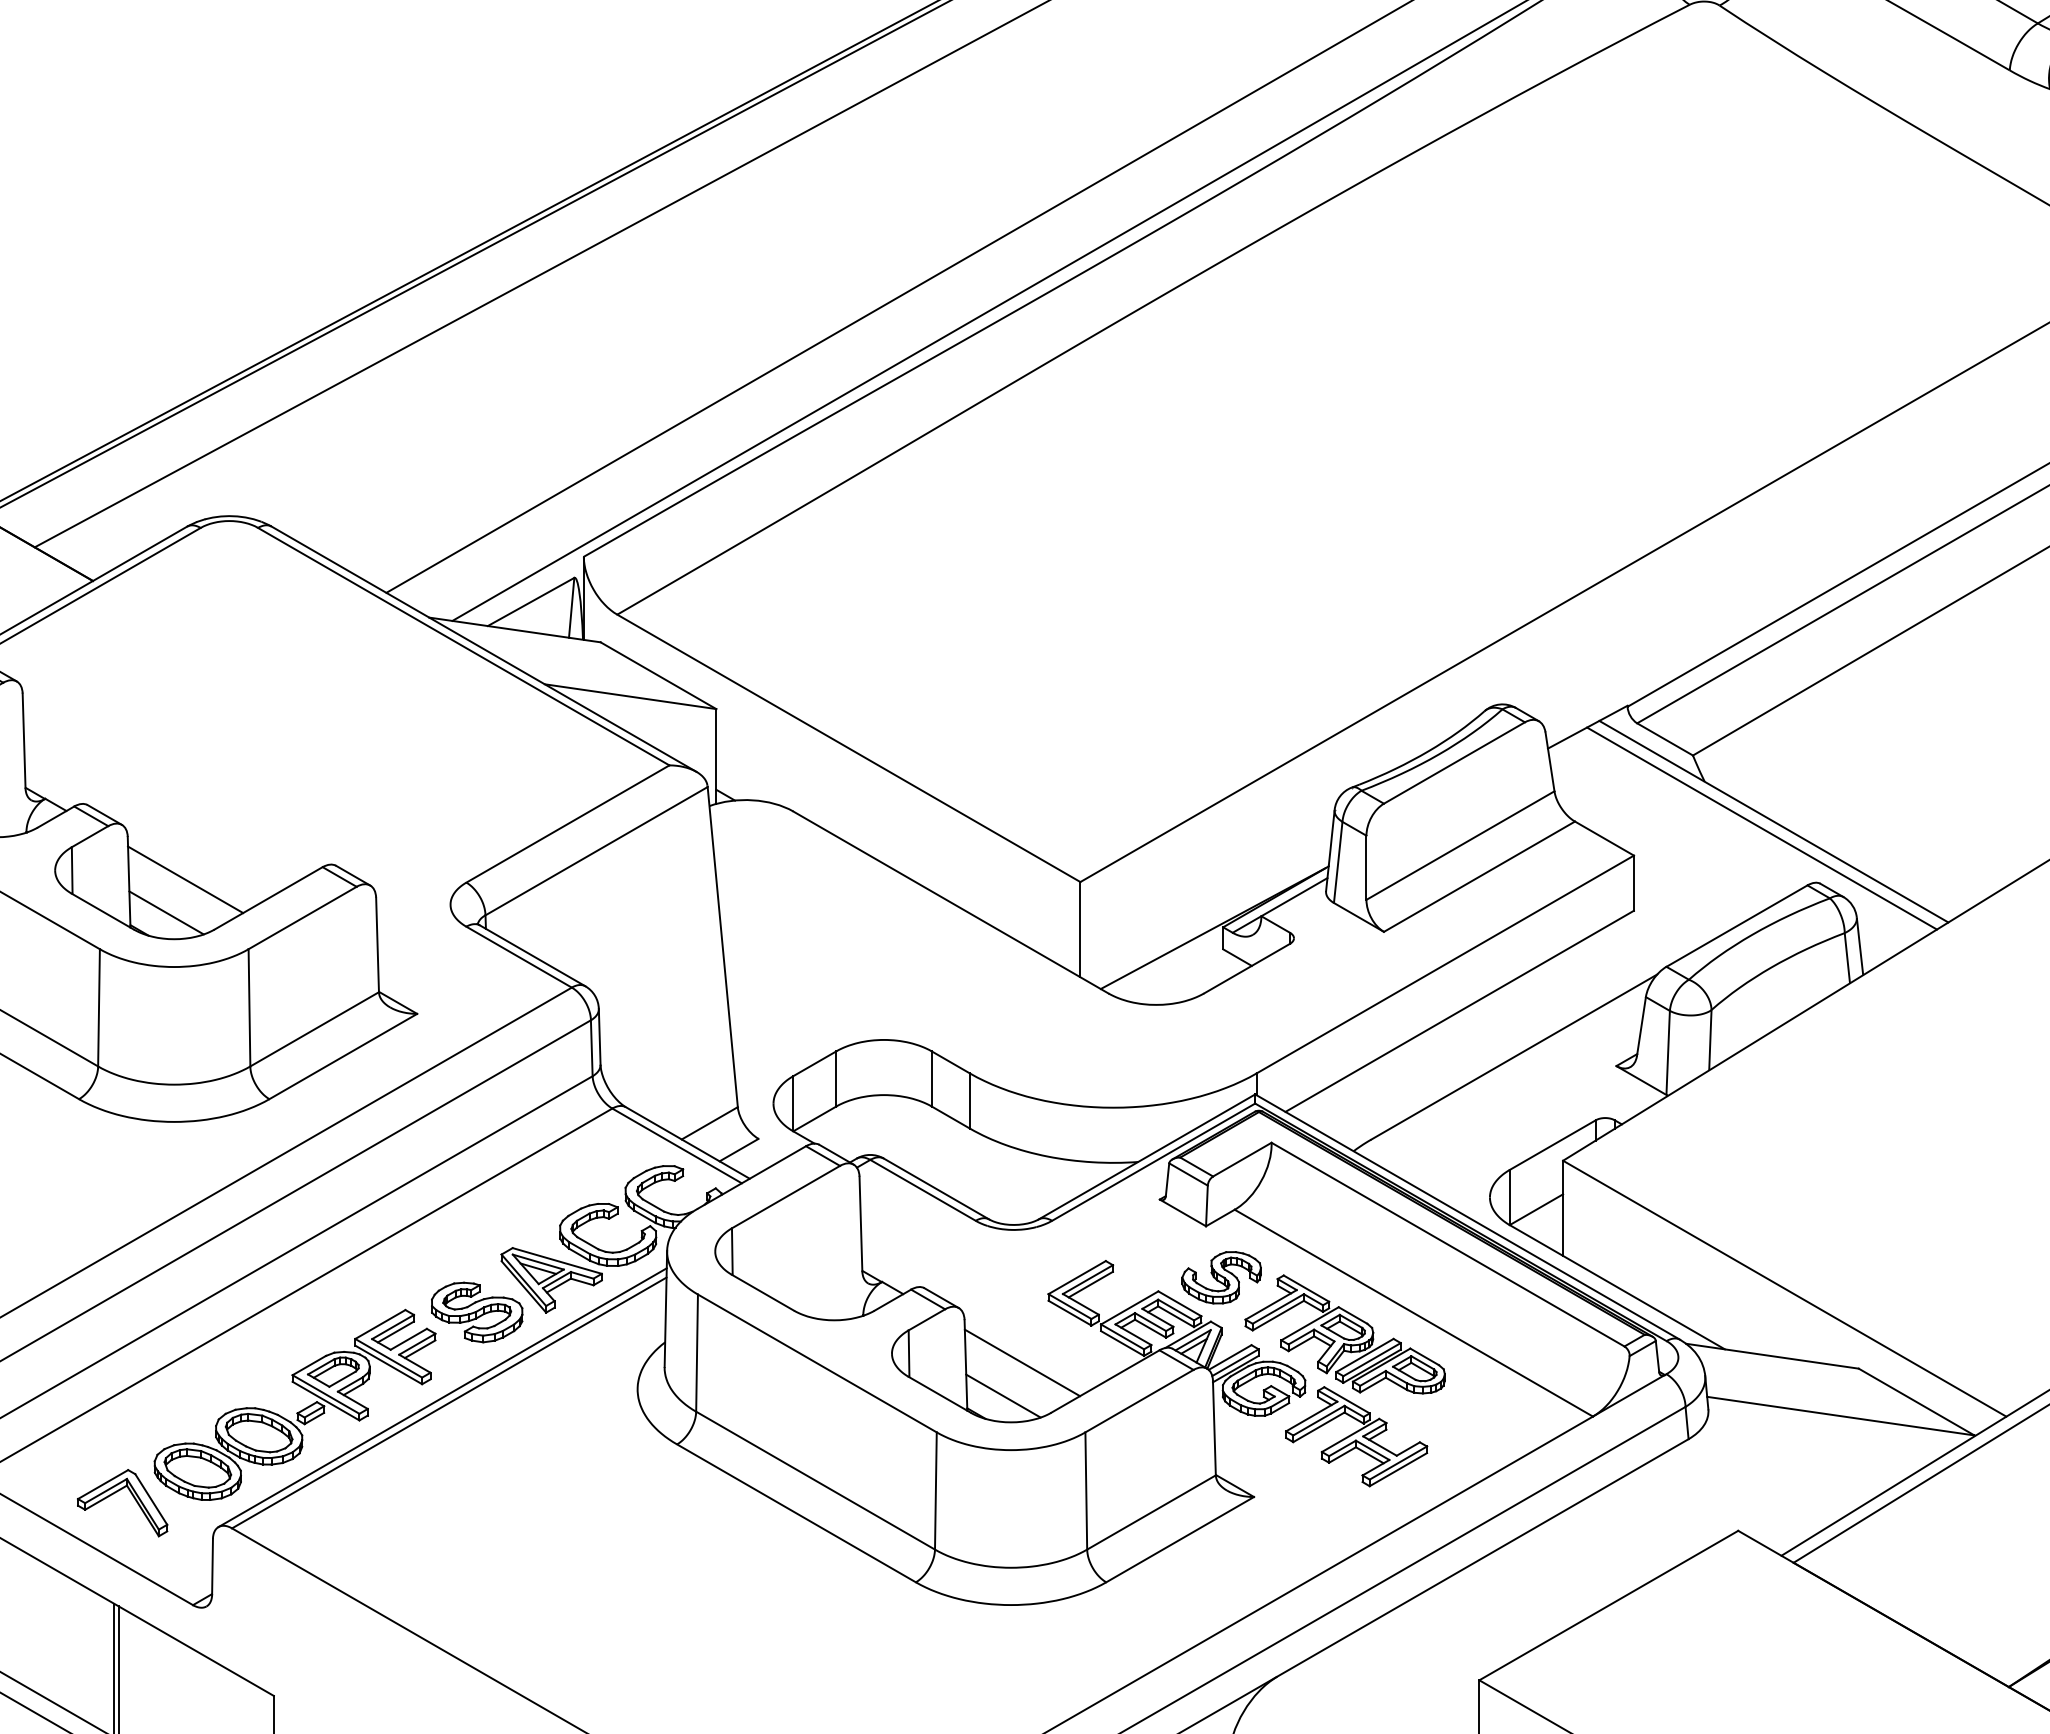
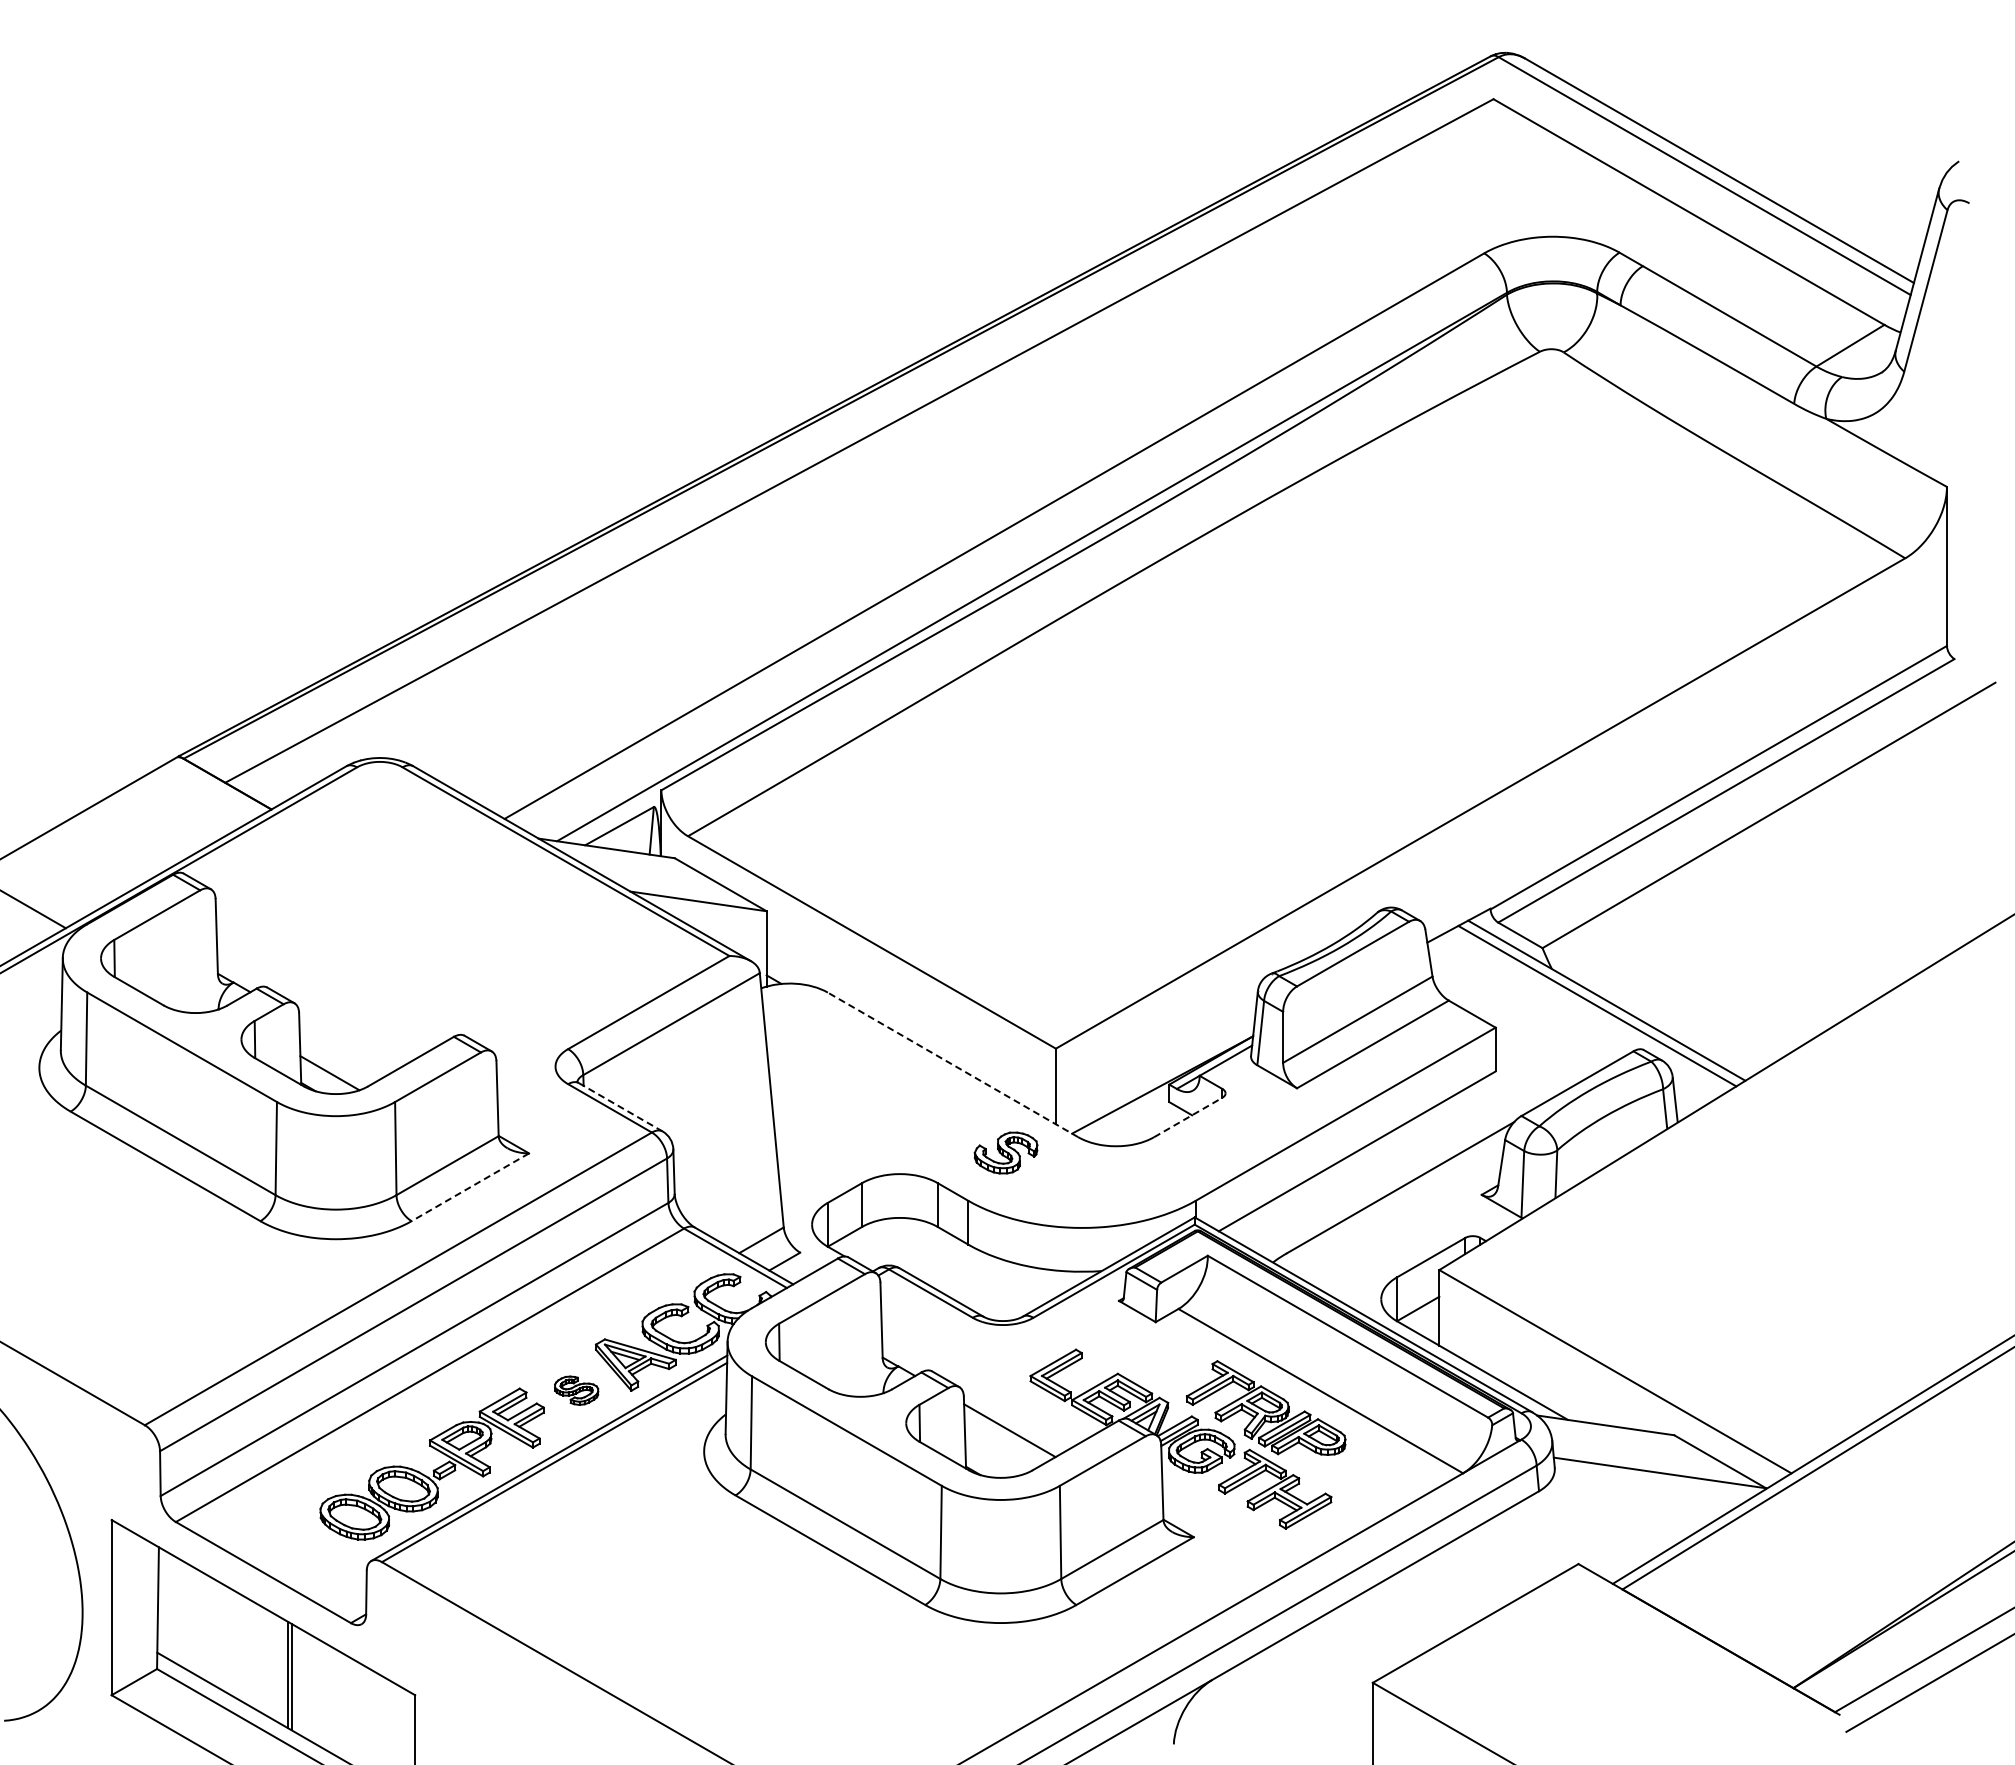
line: (184, 879) -> (344, 1046), removed
line: (951, 901) -> (953, 1064), solid -> dashed
line: (533, 956) -> (621, 1107), solid -> dashed
line: (1247, 968) -> (1188, 1117), solid -> dashed
line: (343, 1056) -> (470, 1187), solid -> dashed
part: (1220, 1277) -> (1005, 1152), moved
part: (476, 1312) -> (576, 1390), size x0.6
line: (1003, 1395) -> (994, 1456), removed
part: (118, 1492) -> (291, 1533), removed

